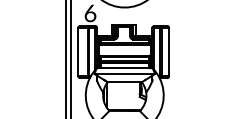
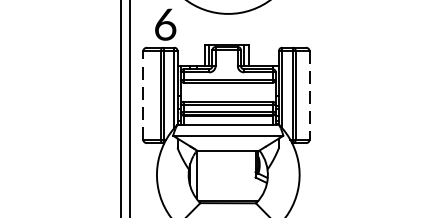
line: (78, 51) -> (143, 94), solid -> dashed
line: (169, 52) -> (310, 96), solid -> dashed

